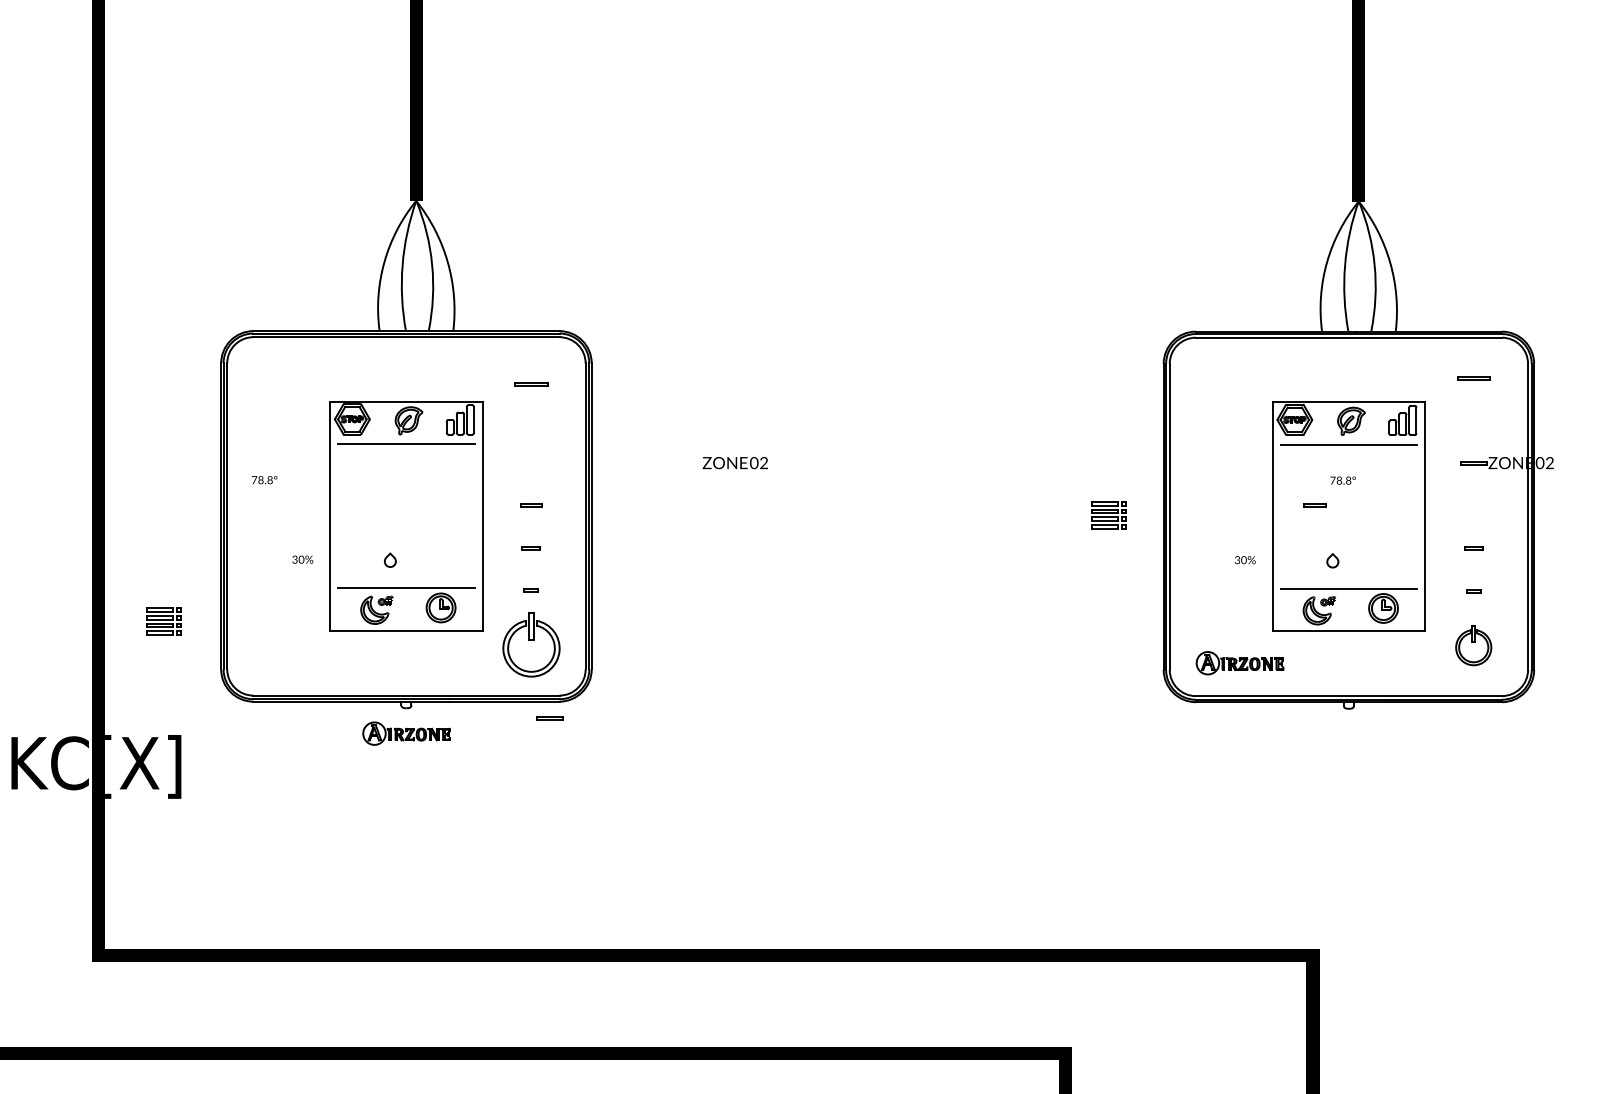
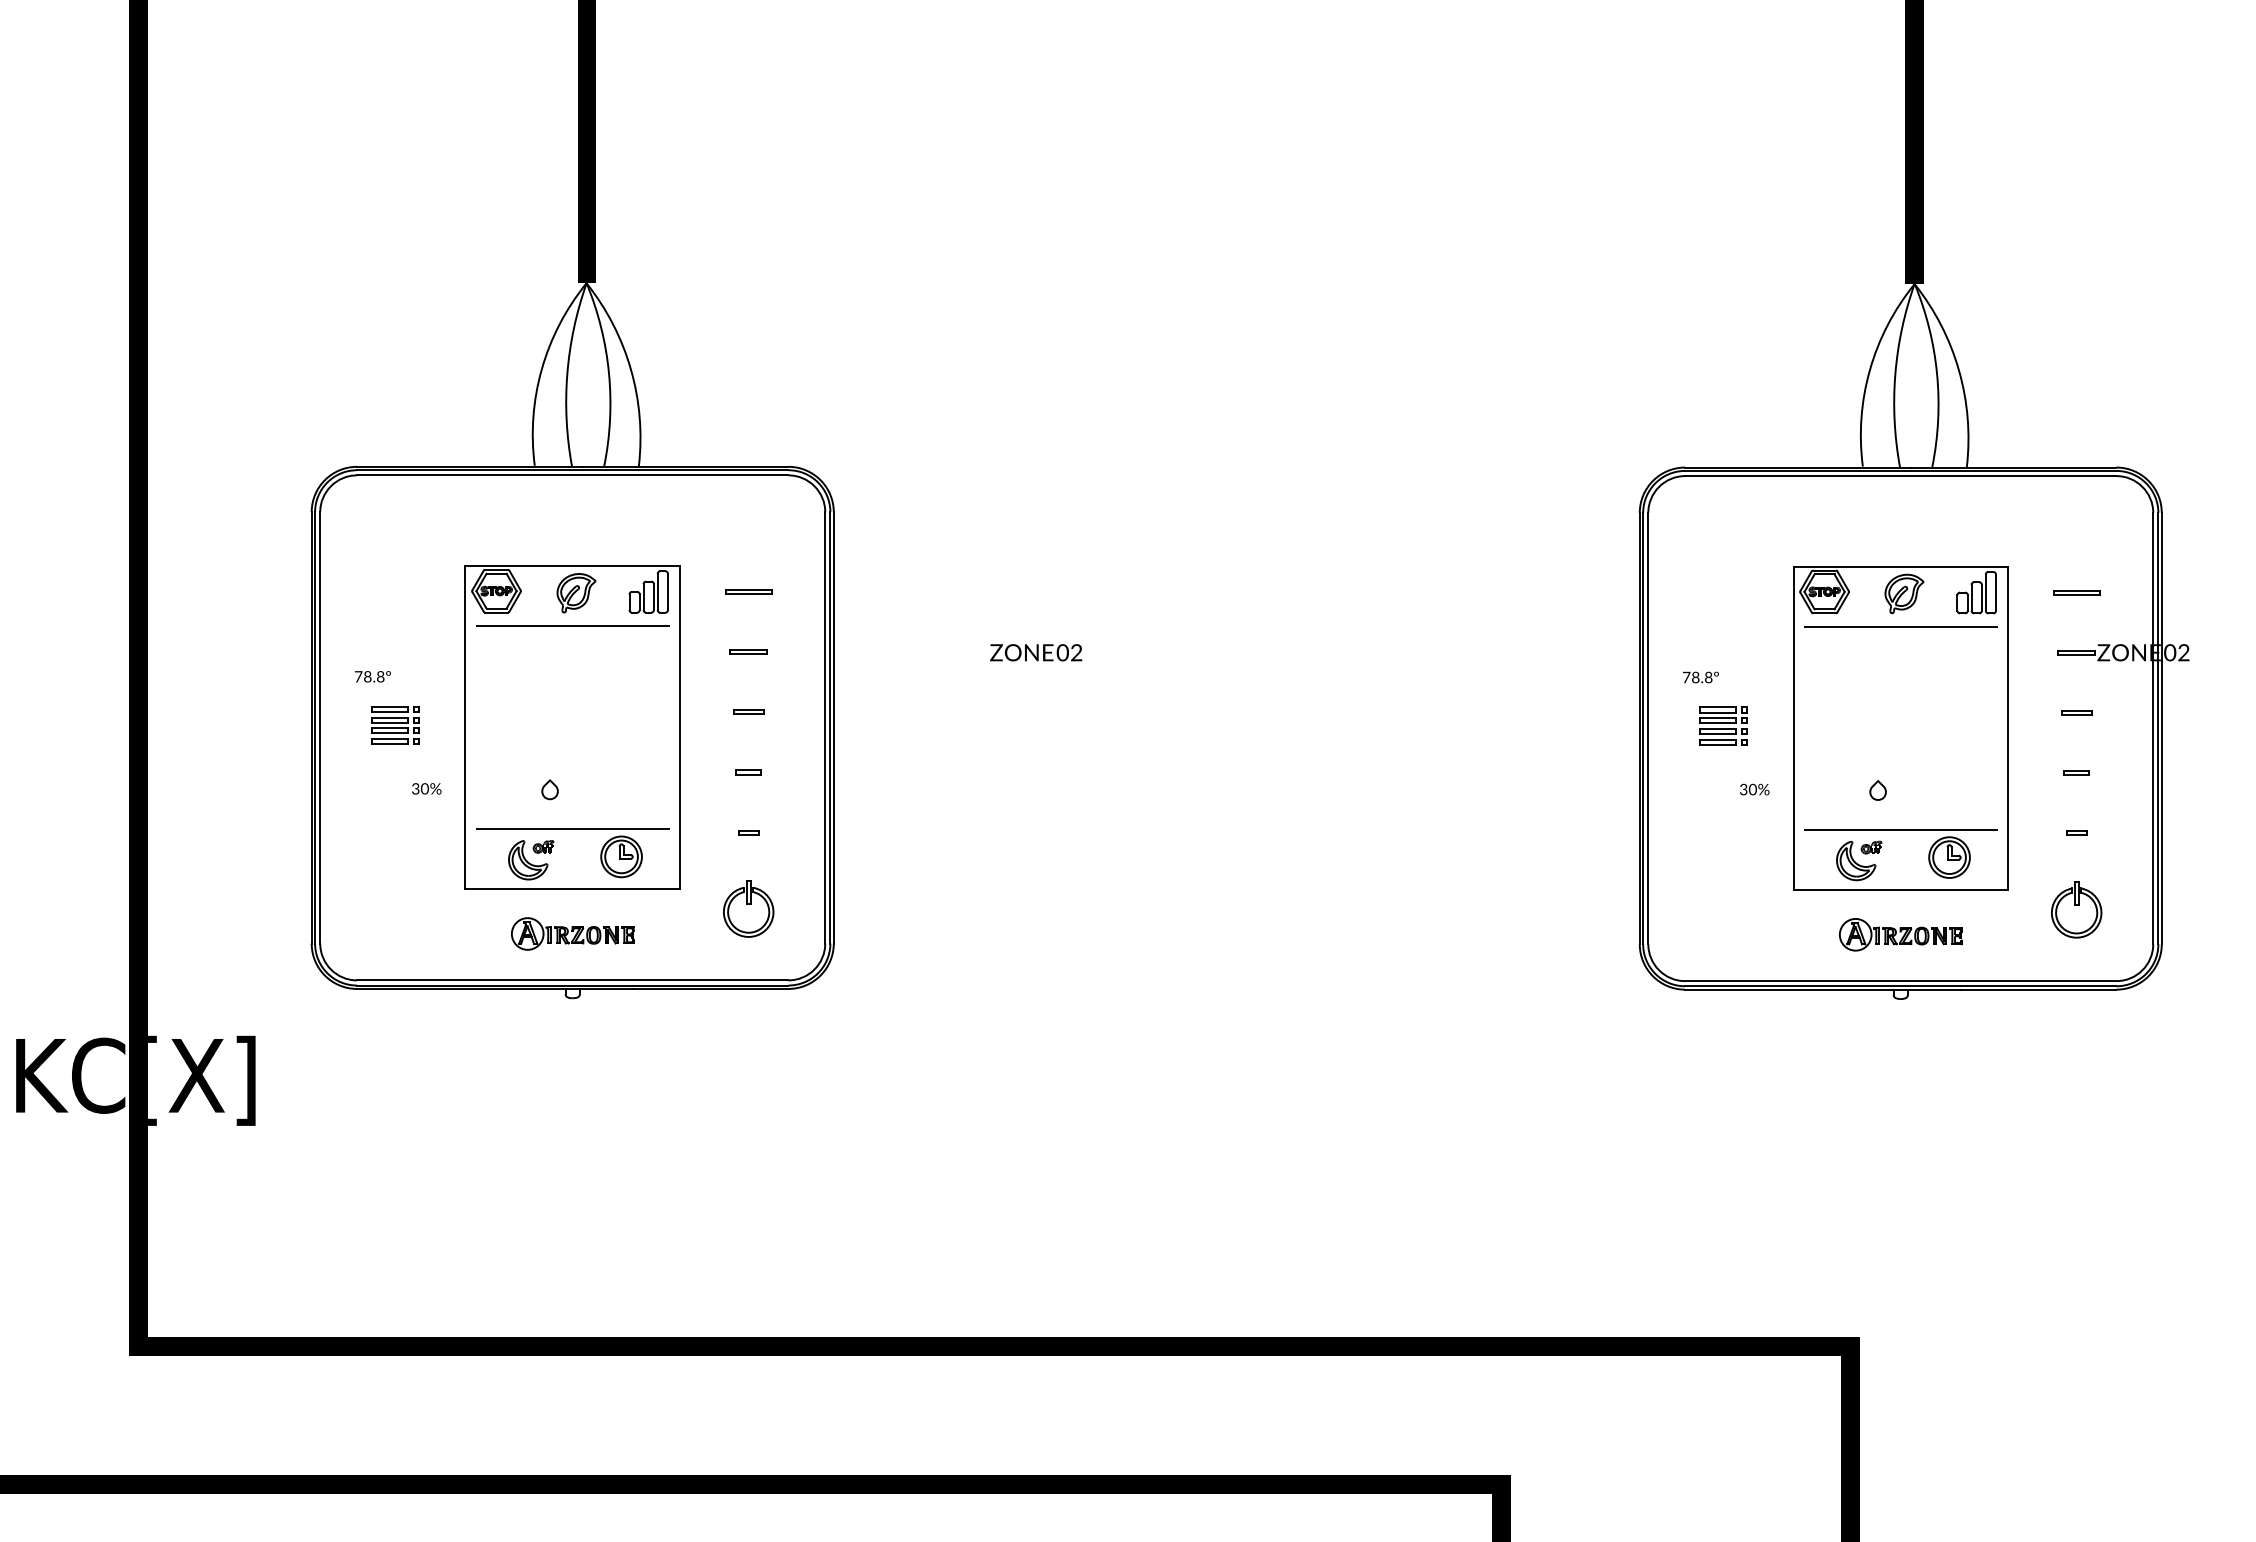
line: (1473, 377) -> (2076, 591), moved
line: (531, 383) -> (748, 589), moved
text: (1342, 480) -> (1700, 677), moved
line: (1314, 504) -> (2076, 711), moved
part: (1108, 515) -> (1722, 726), moved
part: (163, 621) -> (395, 725), moved
part: (530, 644) -> (747, 908), size x0.62
part: (1239, 663) -> (1900, 935), moved
line: (549, 717) -> (747, 650), moved
part: (406, 733) -> (572, 933), moved

